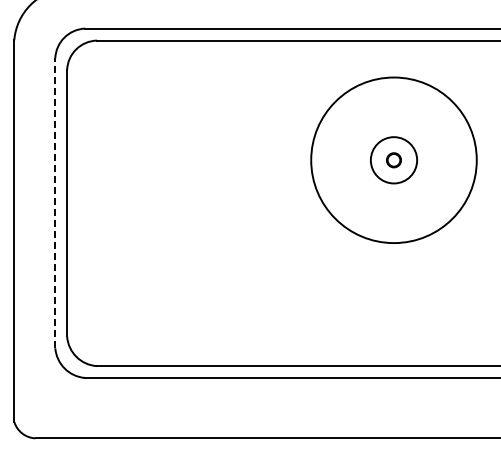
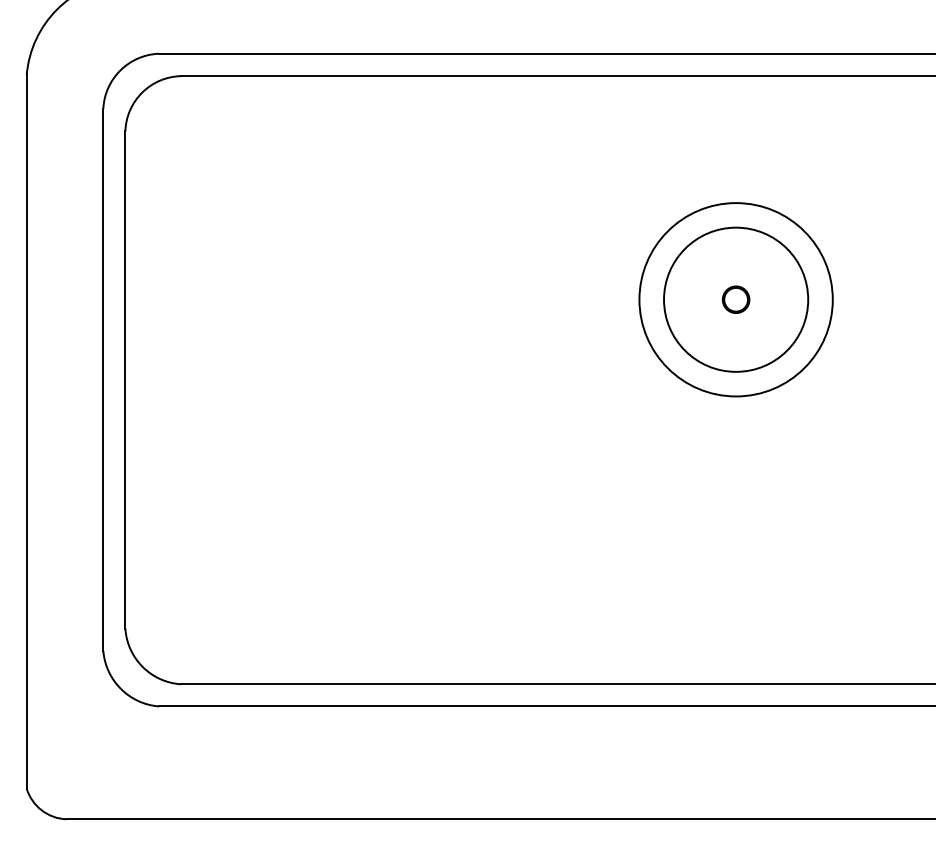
circle: (393, 159) -> (735, 298), size x1.67
circle: (393, 160) -> (735, 300), size x0.62
line: (55, 203) -> (103, 380), dashed -> solid

